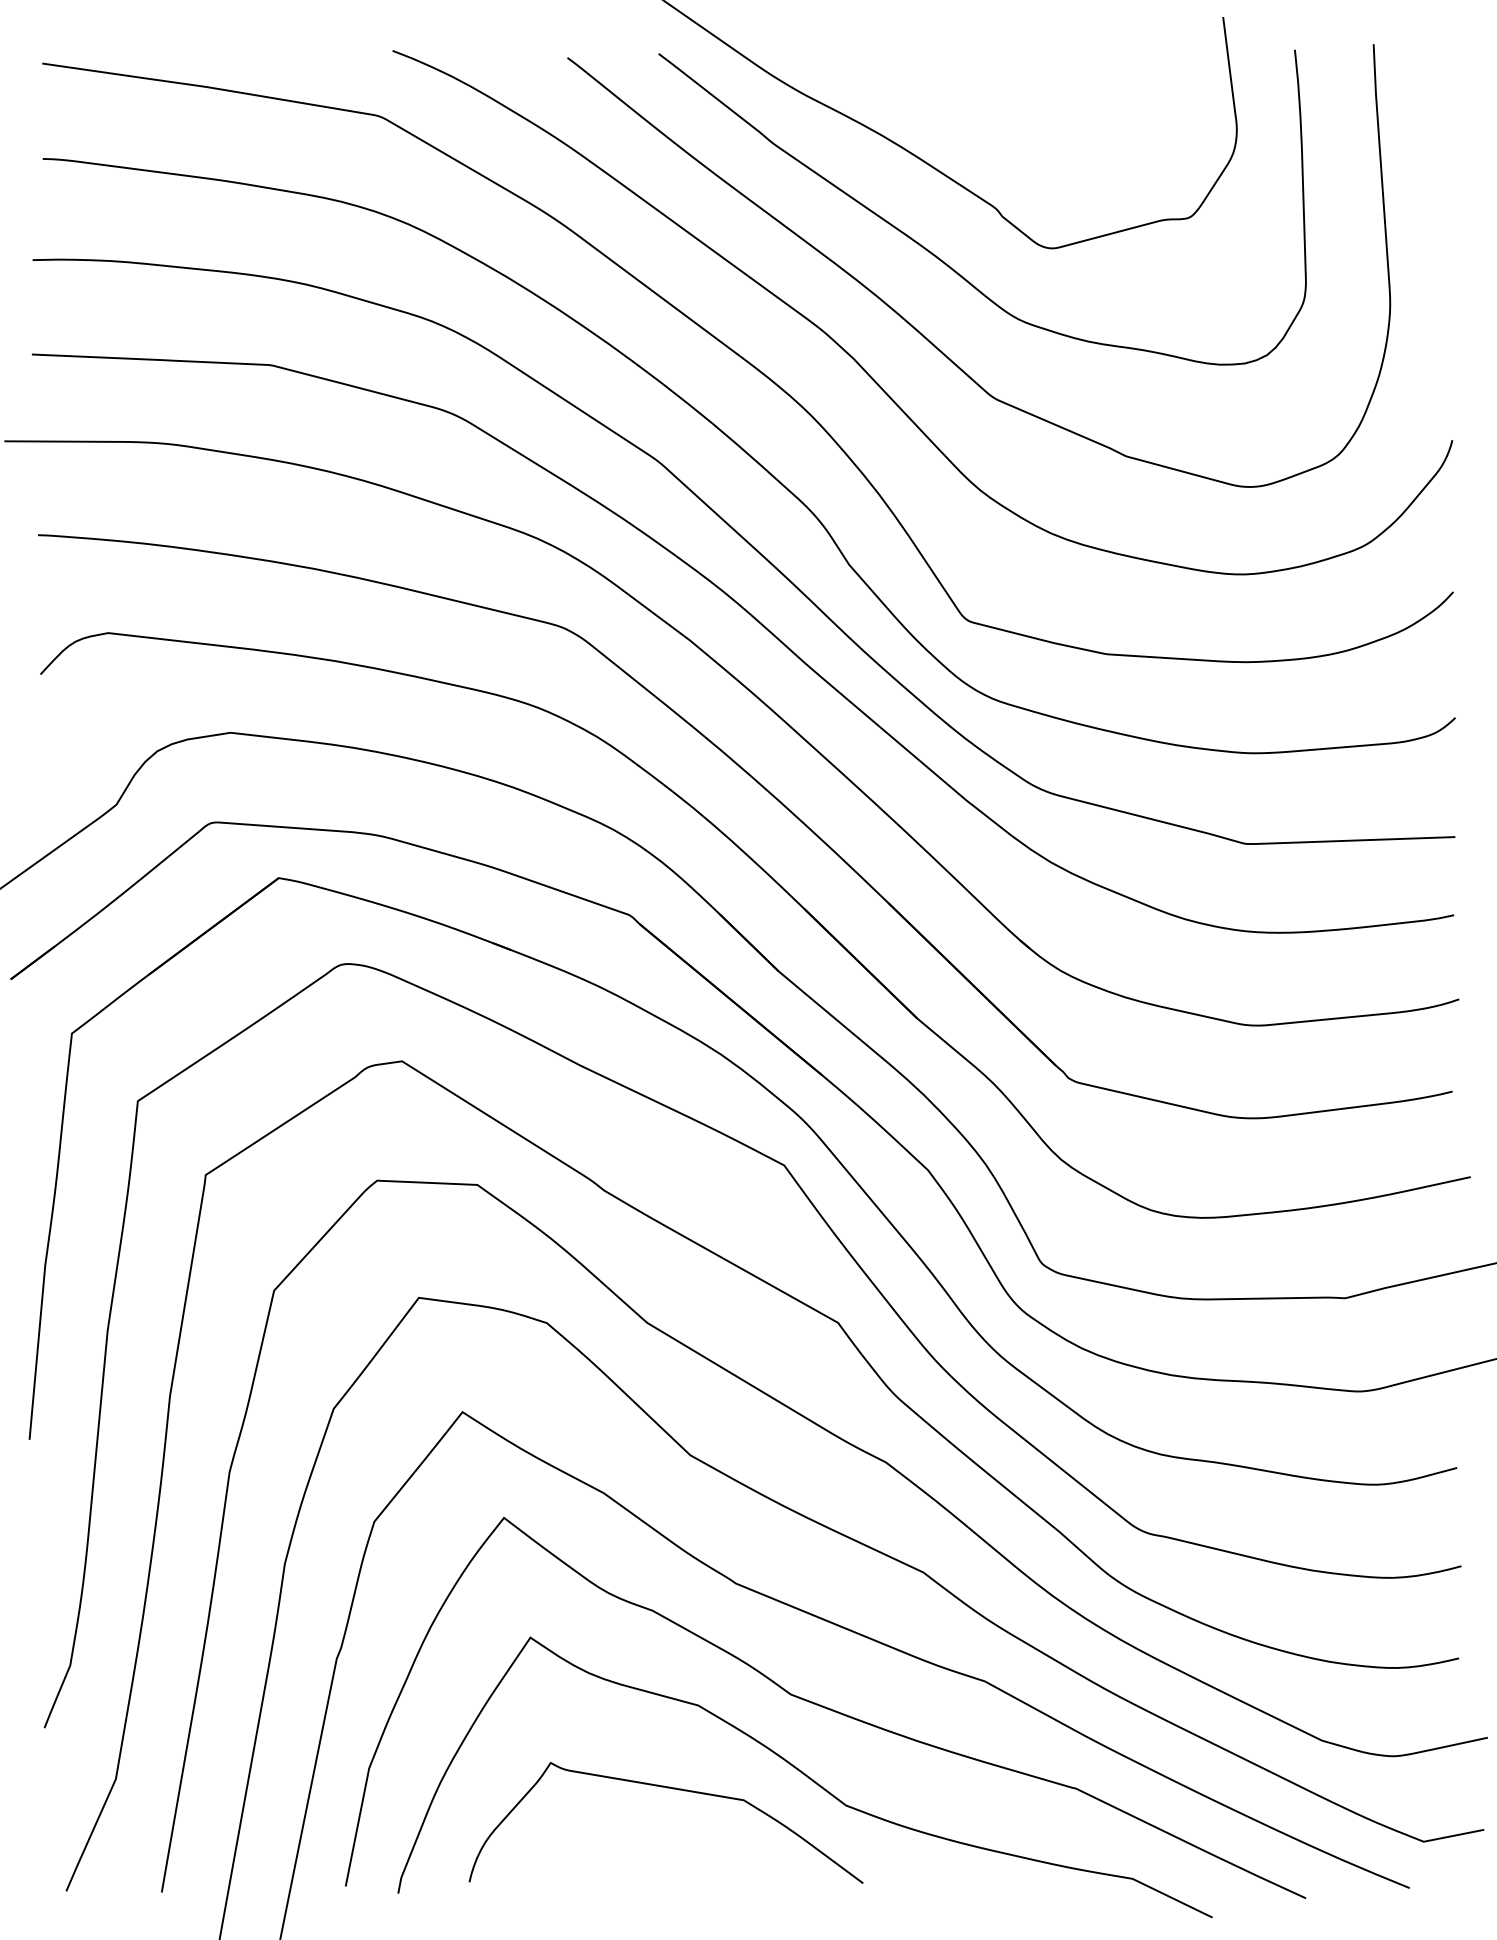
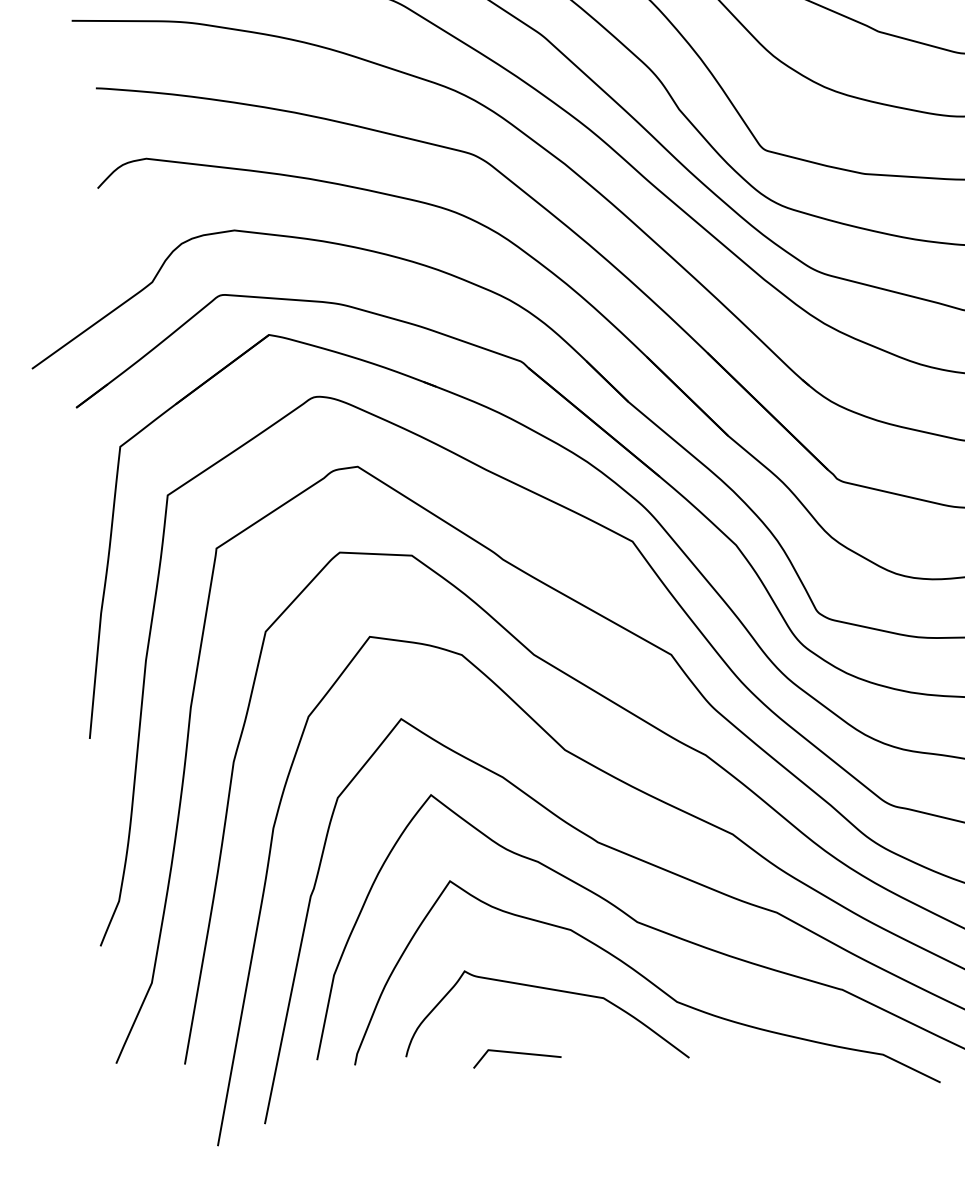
line: (623, 1877) -> (516, 1053), added

